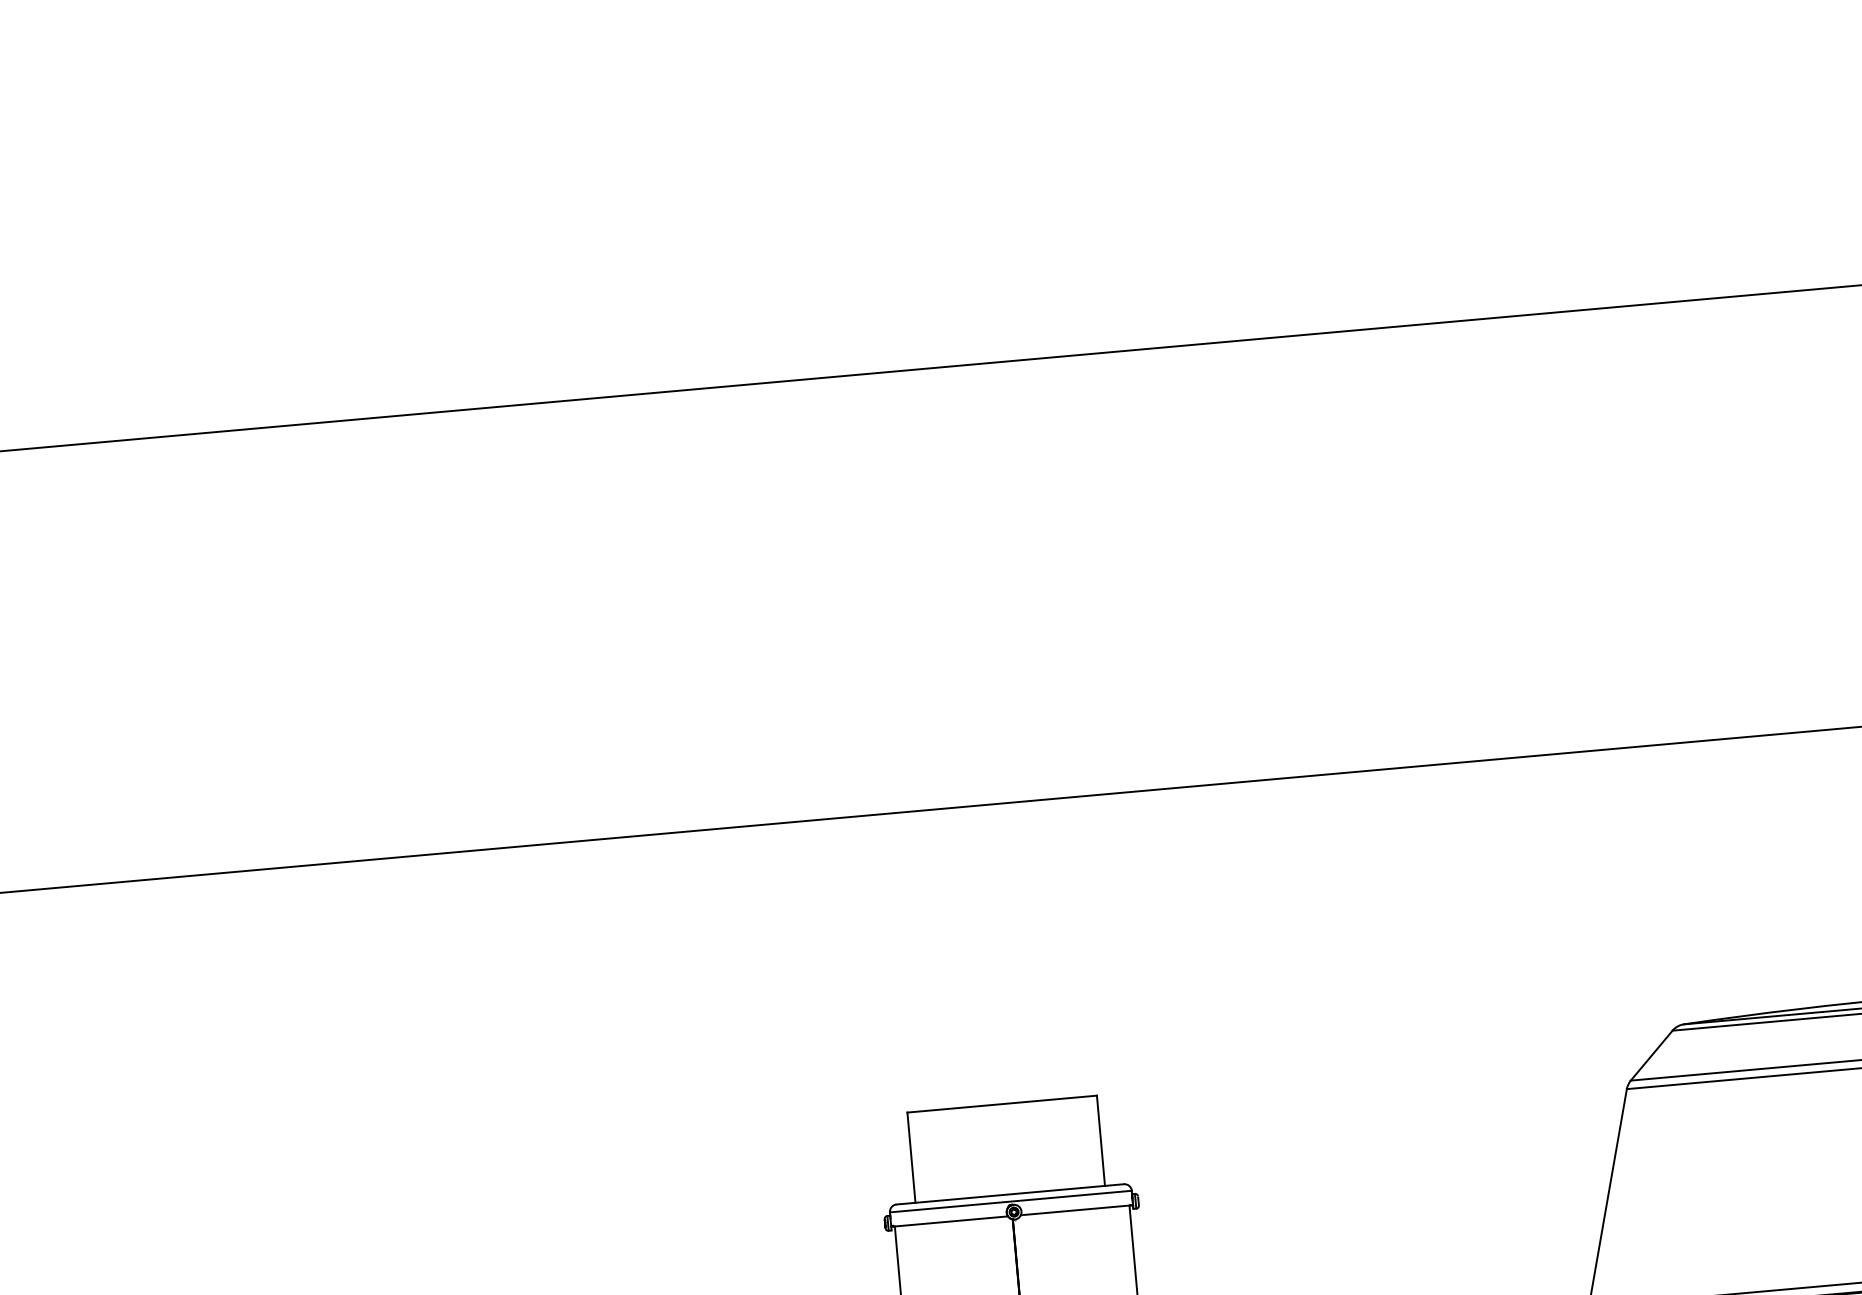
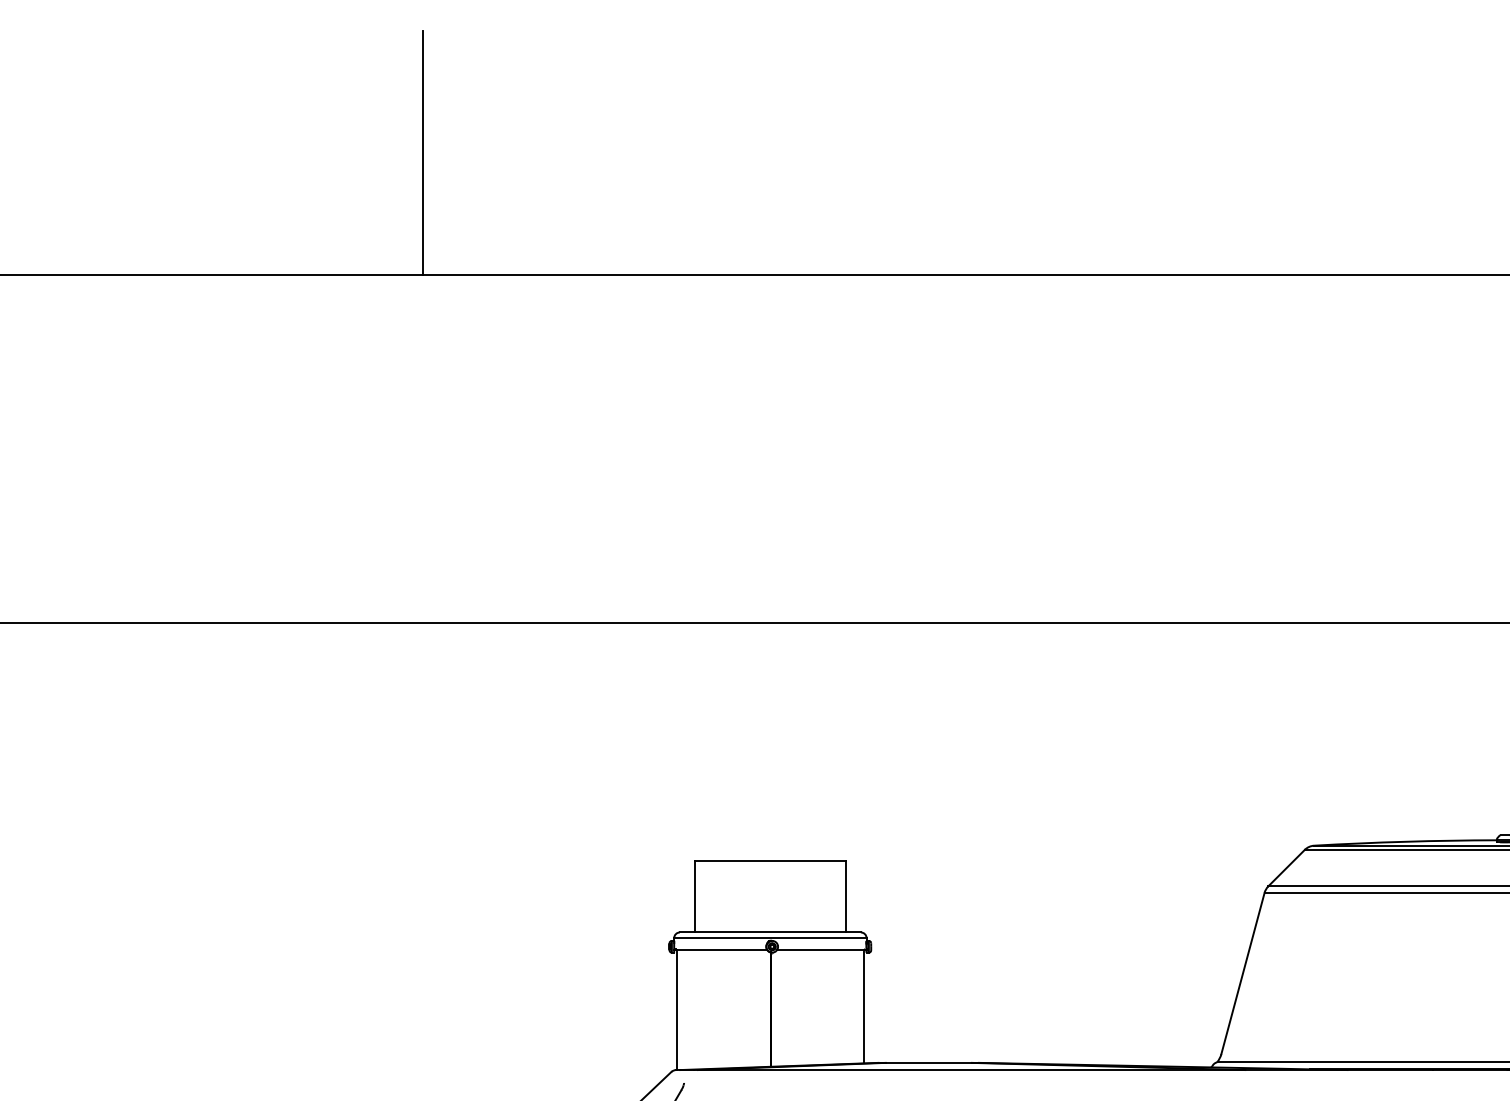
line: (486, 253) -> (423, 152), added

